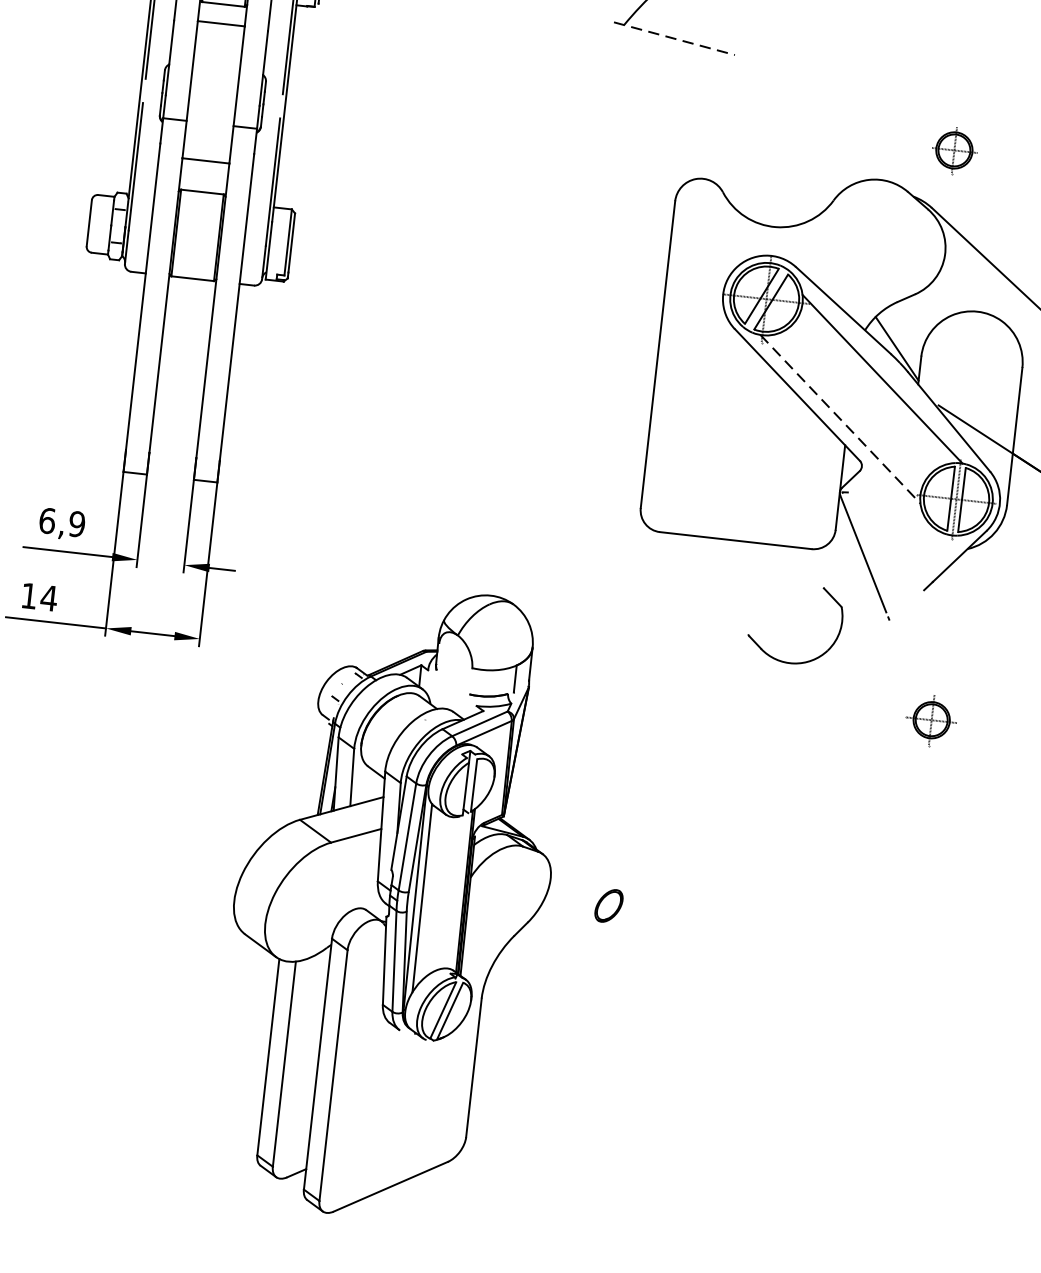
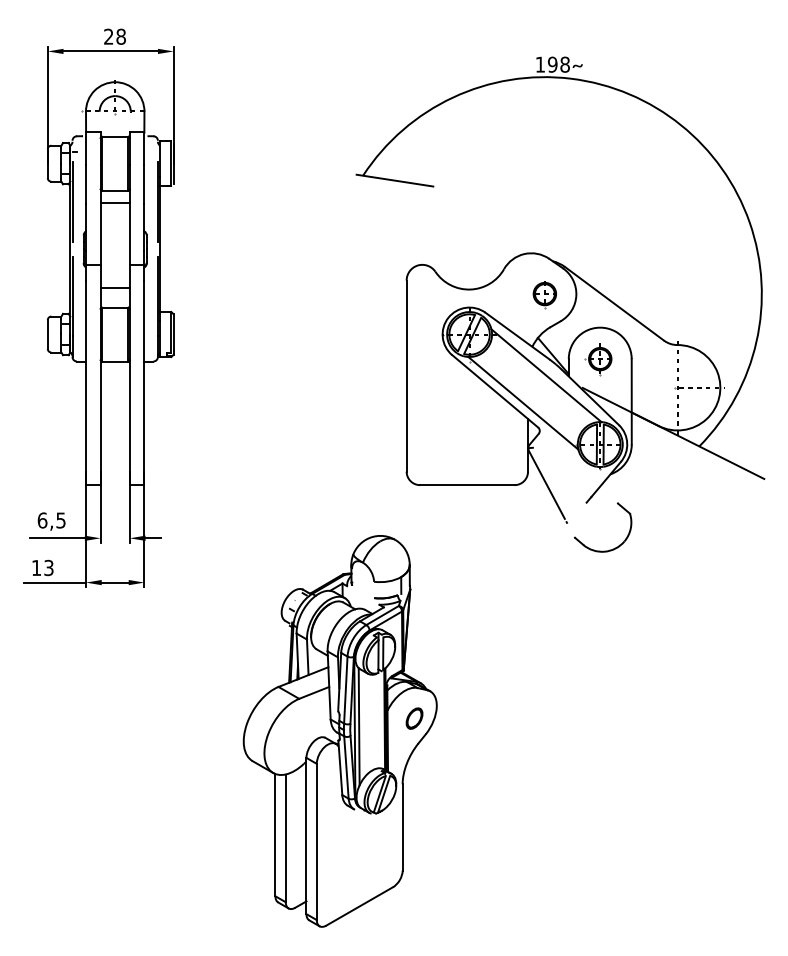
line: (673, 38) -> (394, 180), dashed -> solid
part: (953, 152) -> (544, 295), moved
line: (840, 419) -> (523, 403), dashed -> solid
text: (76, 524) -> (60, 520), 6,9 -> 6,5
text: (48, 597) -> (48, 567), 14 -> 13
part: (790, 661) -> (602, 550), moved
part: (928, 720) -> (598, 359), moved
part: (389, 902) -> (339, 731), moved

